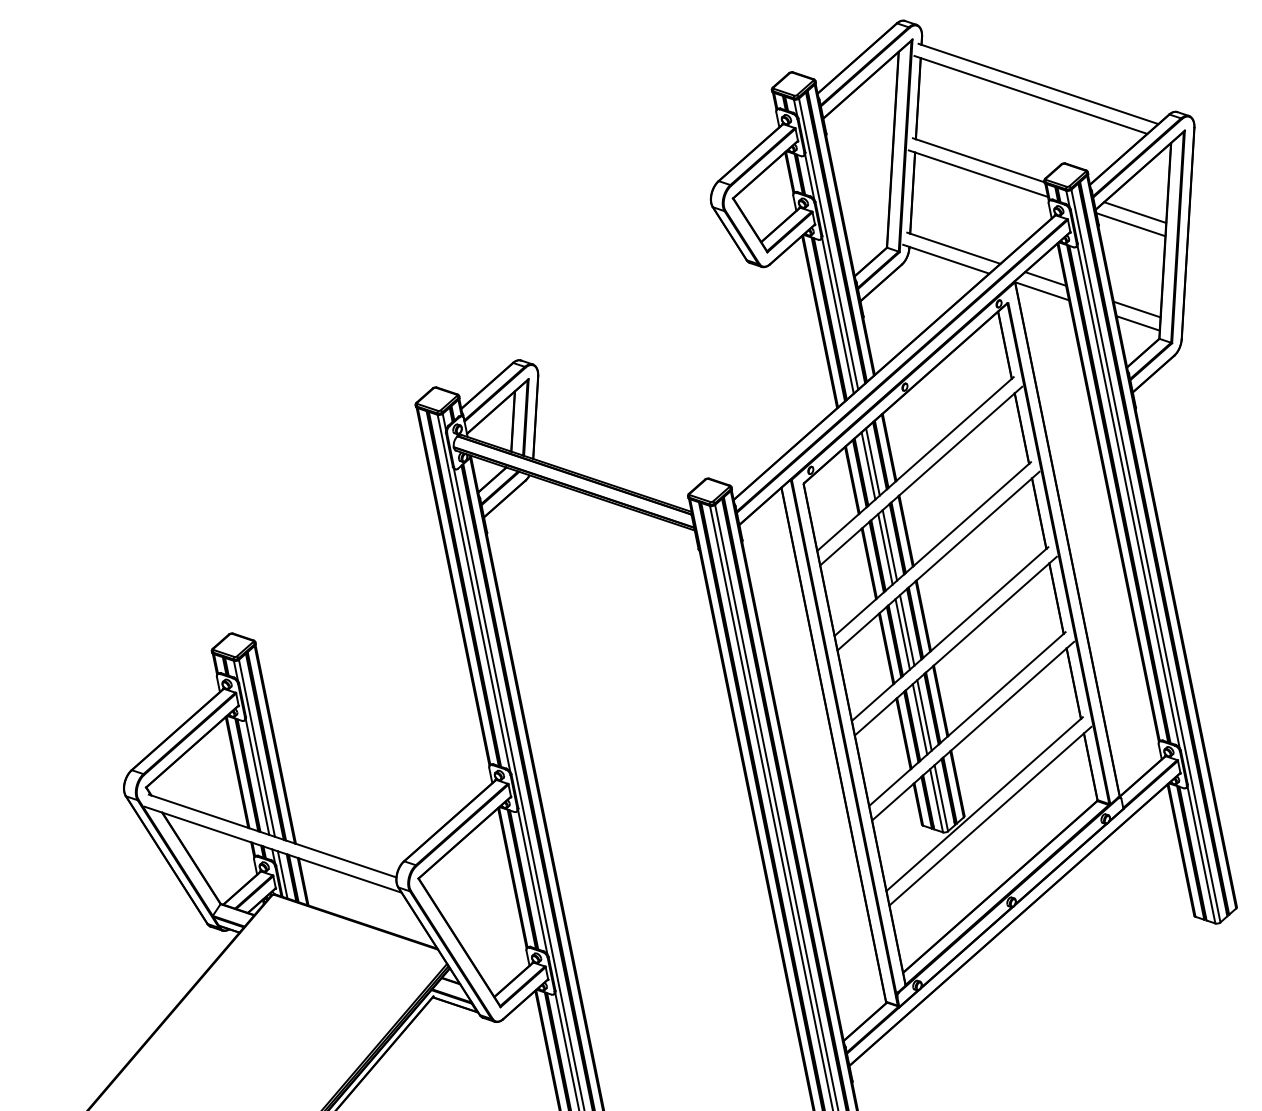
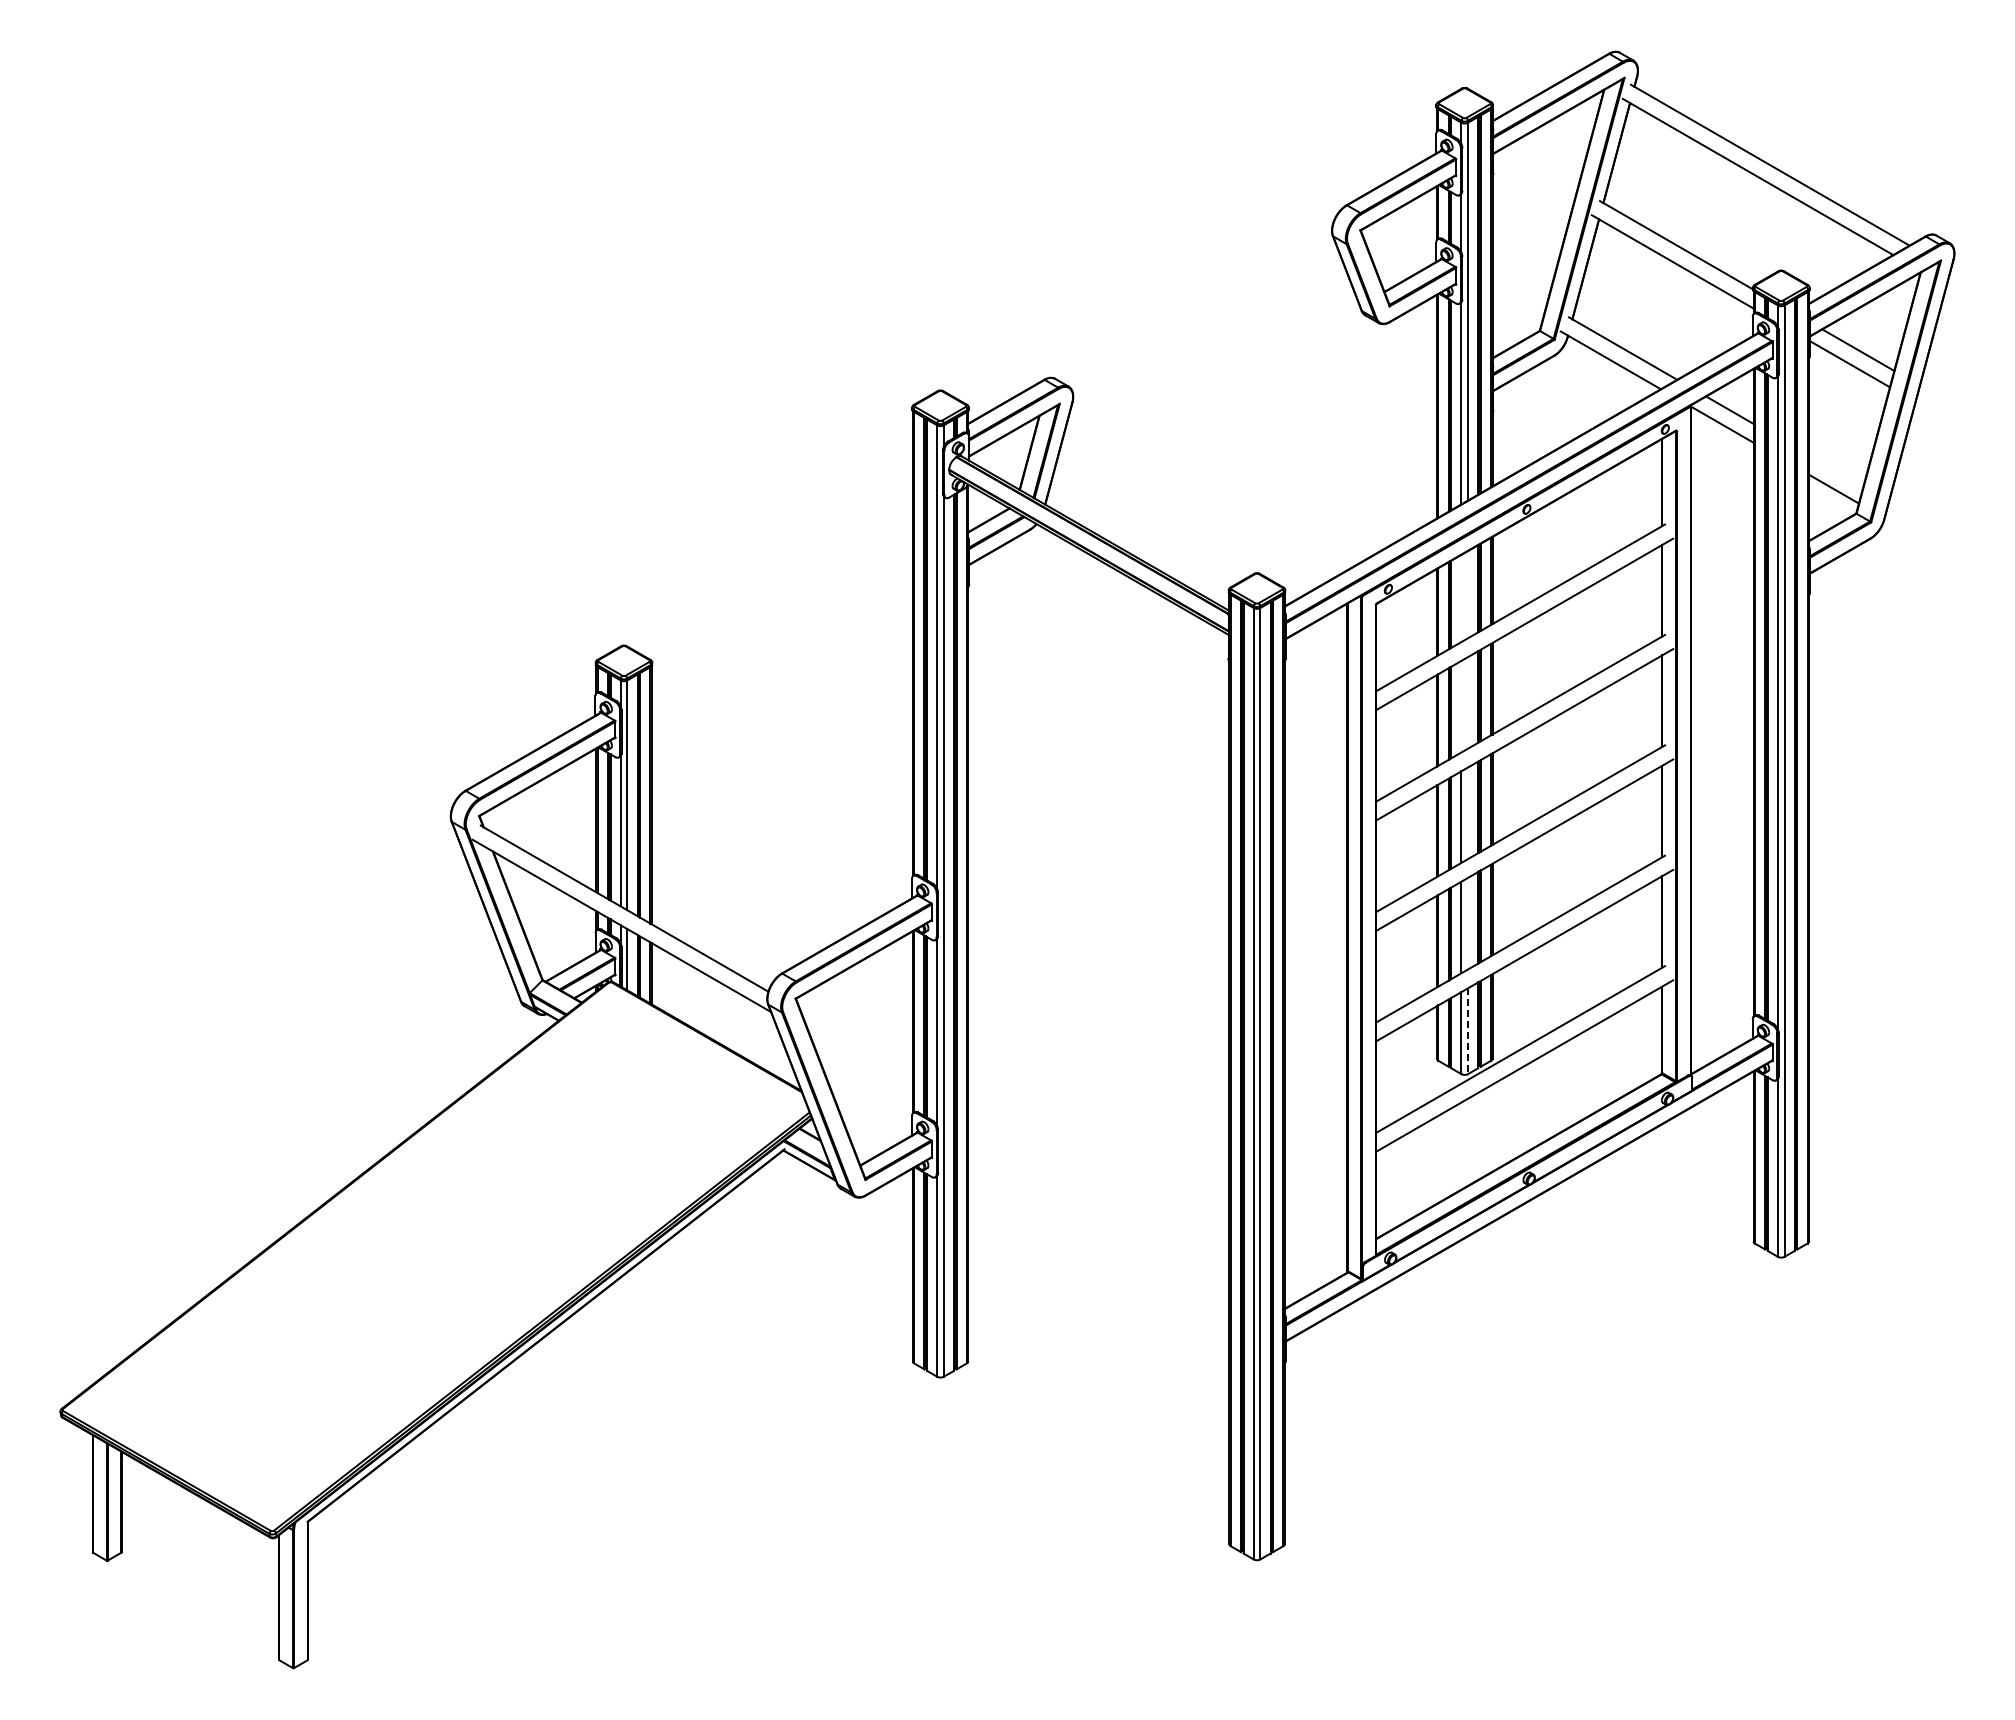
line: (1136, 309) -> (1835, 471), removed
line: (873, 461) -> (1468, 594), removed
line: (868, 466) -> (1461, 598), removed
line: (890, 545) -> (1468, 702), removed
line: (885, 549) -> (1461, 706), removed
line: (907, 630) -> (1468, 813), removed
line: (924, 715) -> (1468, 923), removed
line: (941, 798) -> (1468, 1031), solid -> dashed

